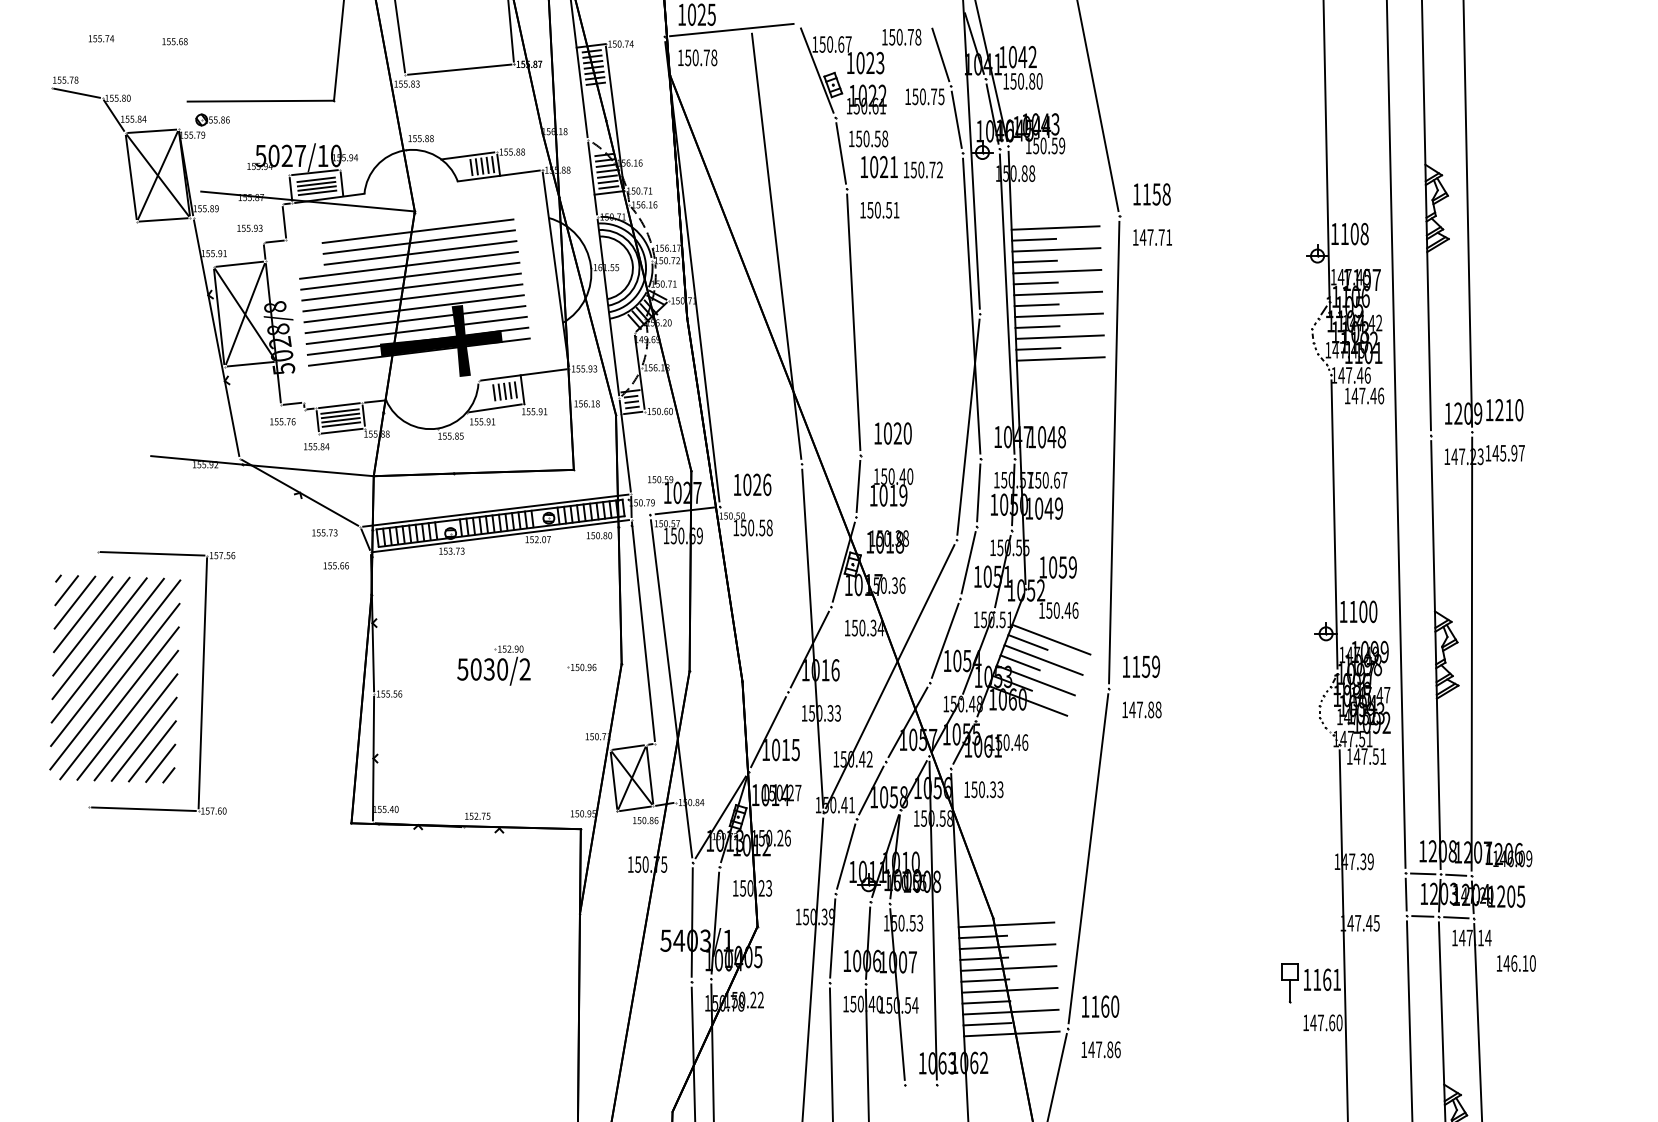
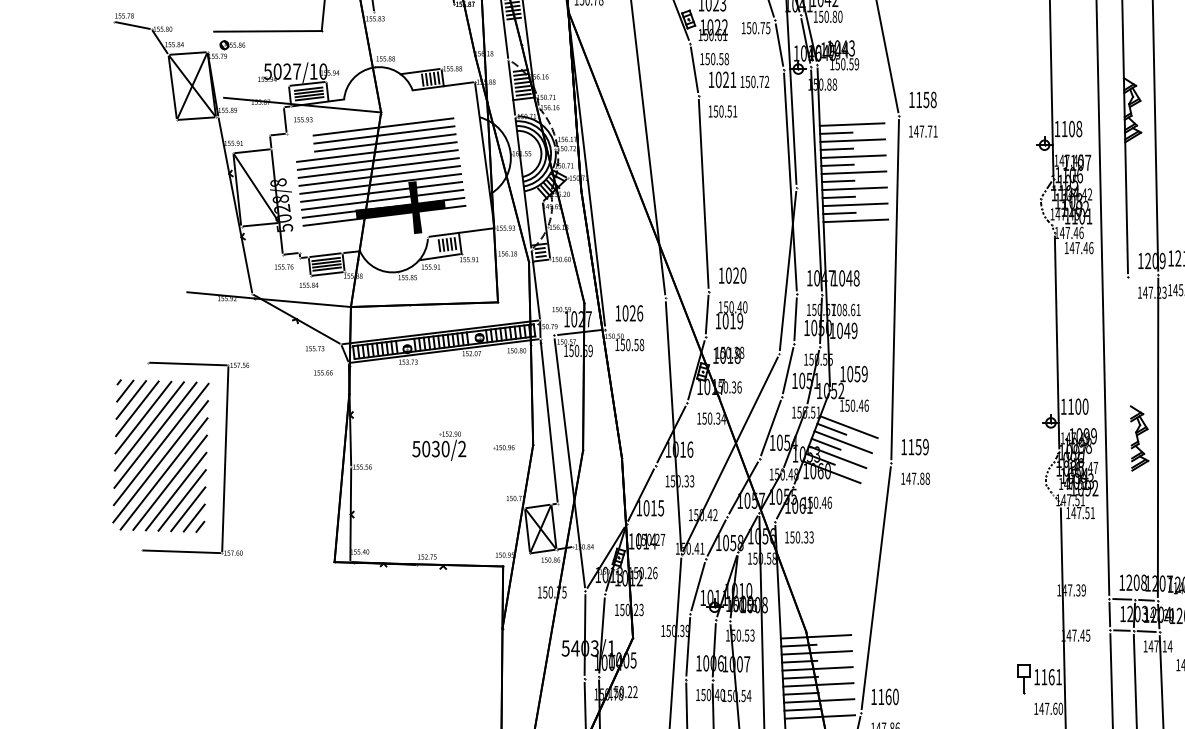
line: (459, 69) -> (413, 8), removed
text: (249, 227) -> (302, 119), moved
line: (245, 314) -> (256, 188), removed
text: (1051, 479) -> (849, 309), 150.67 -> 108.61
line: (1435, 655) -> (1131, 438), removed

